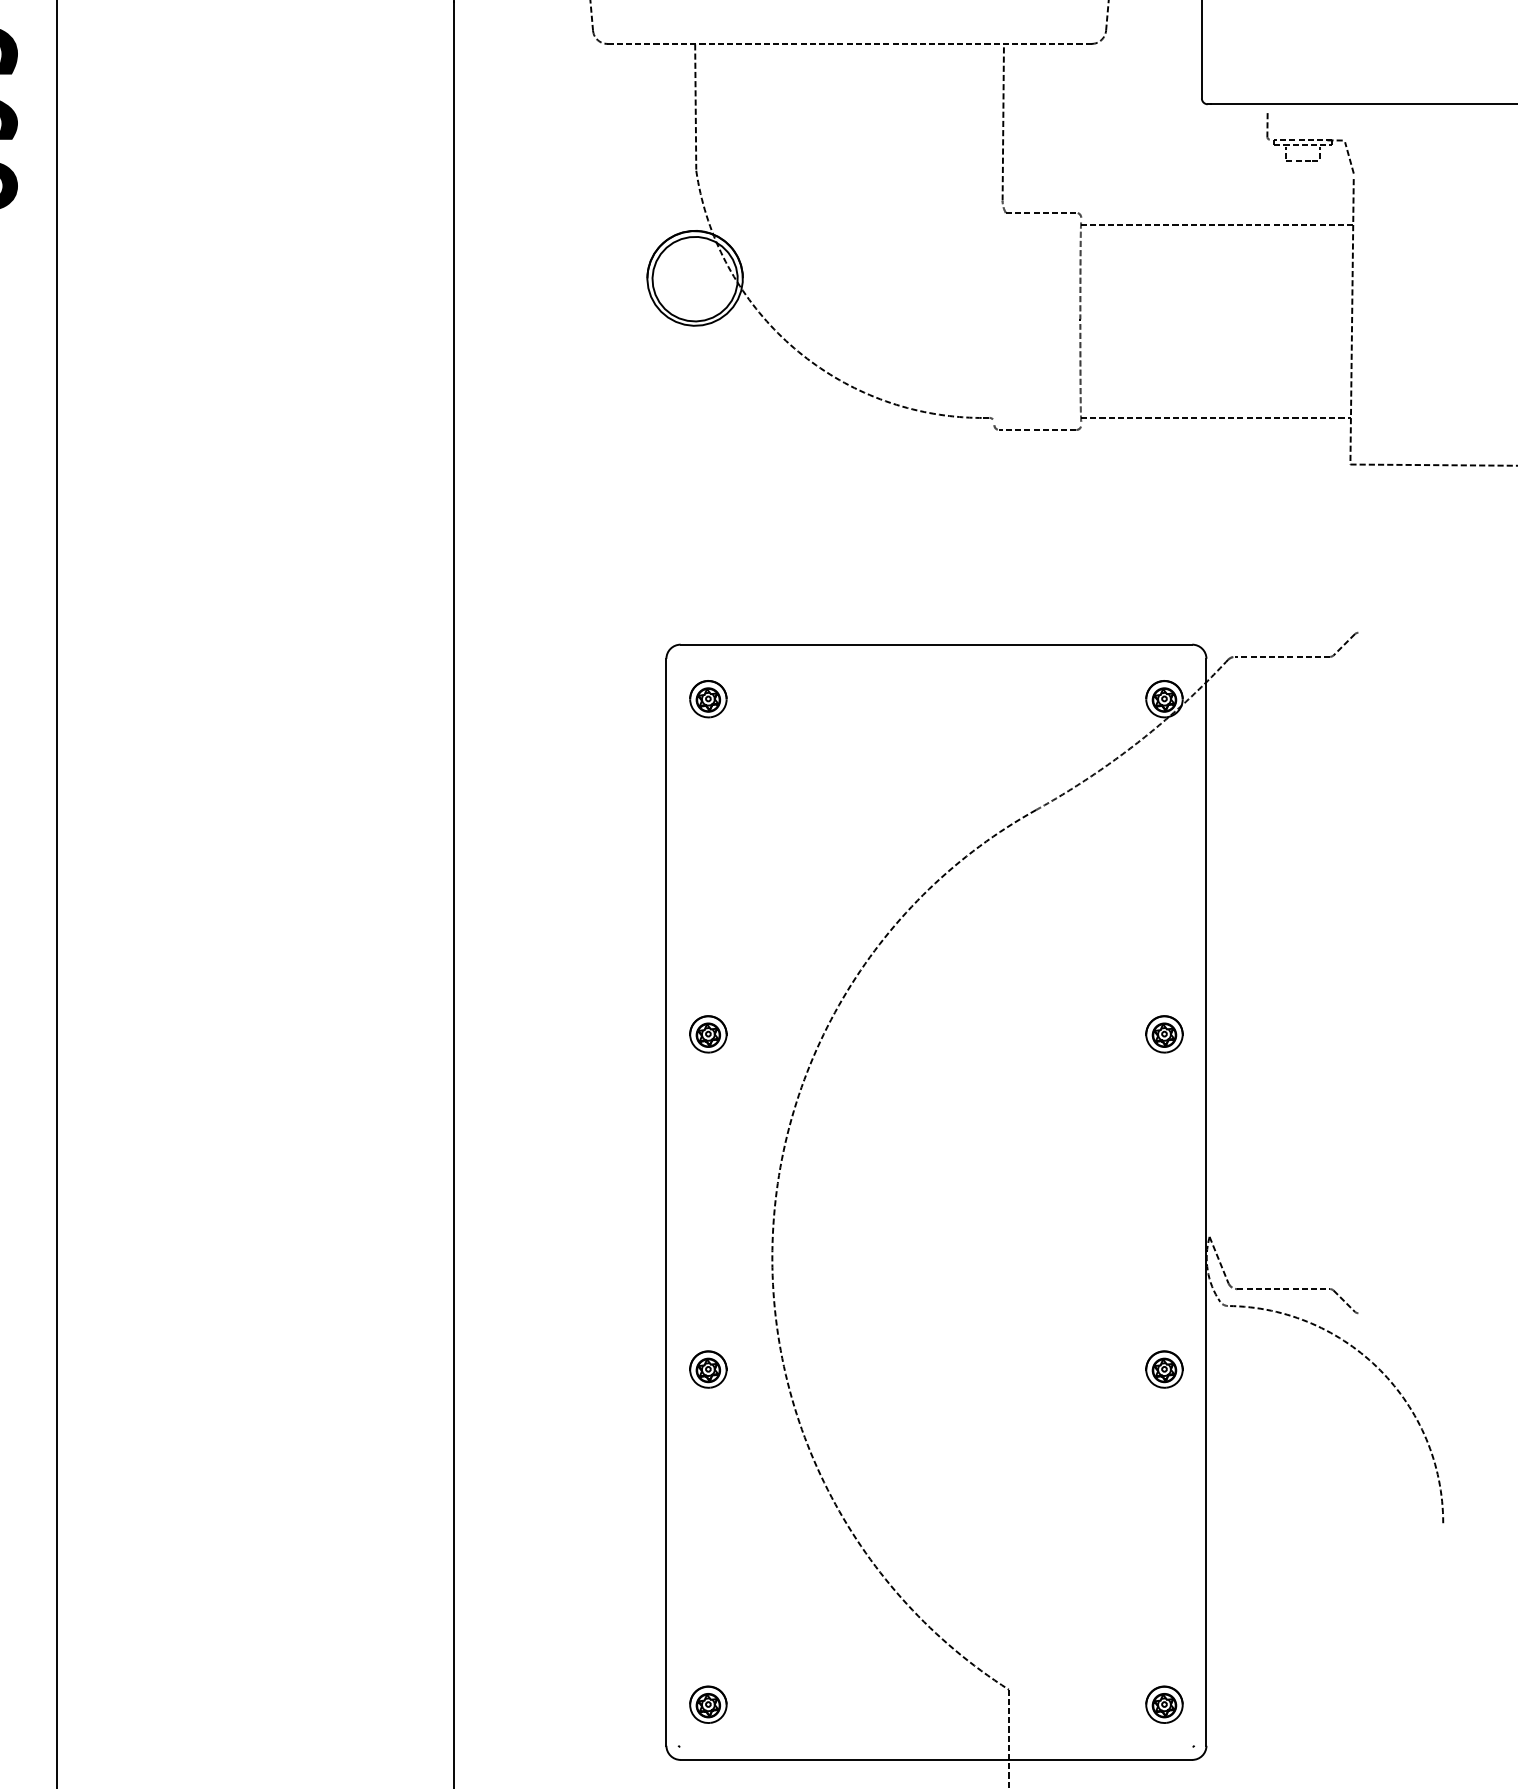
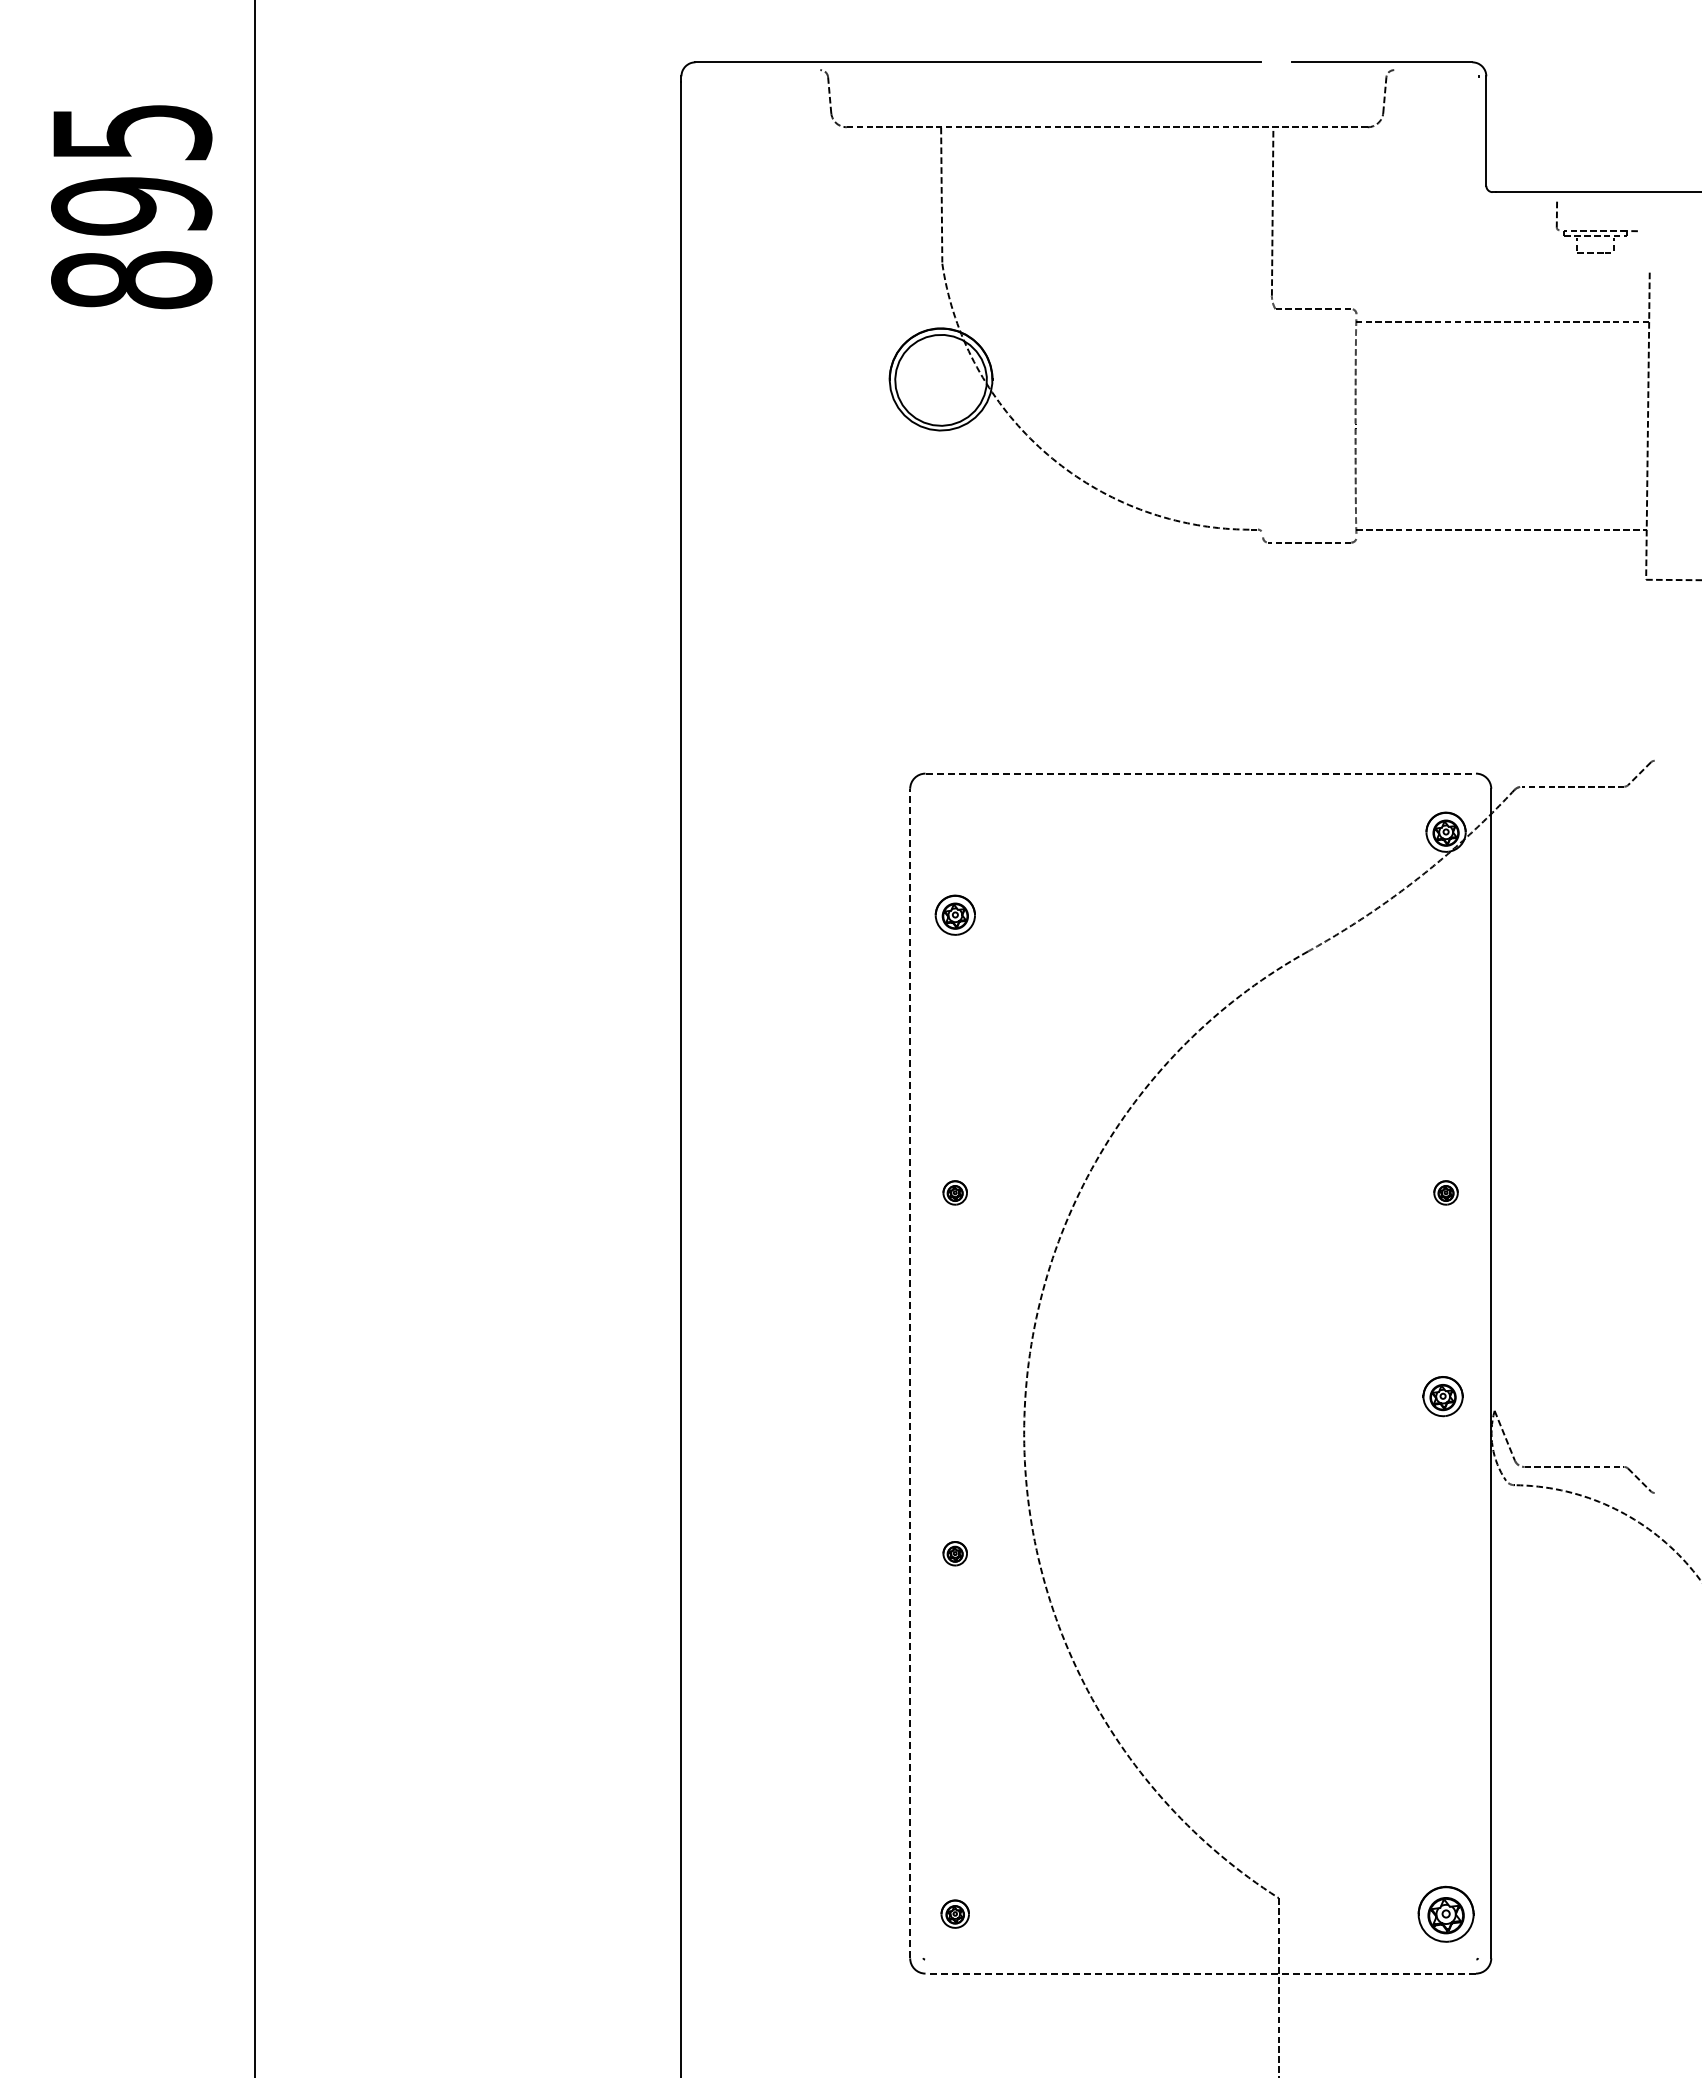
line: (1348, 157) -> (1644, 249), removed
line: (937, 644) -> (1201, 773), solid -> dashed
part: (707, 698) -> (954, 914), moved
part: (707, 1033) -> (954, 1192), size x0.6
part: (1163, 1033) -> (1445, 1192), size x0.6
line: (666, 1202) -> (910, 1373), solid -> dashed
part: (707, 1369) -> (954, 1553), size x0.6
part: (1163, 1369) -> (1442, 1396), moved
part: (707, 1704) -> (954, 1913), size x0.7
part: (1163, 1704) -> (1445, 1913), size x1.4
line: (936, 1759) -> (1200, 1973), solid -> dashed

